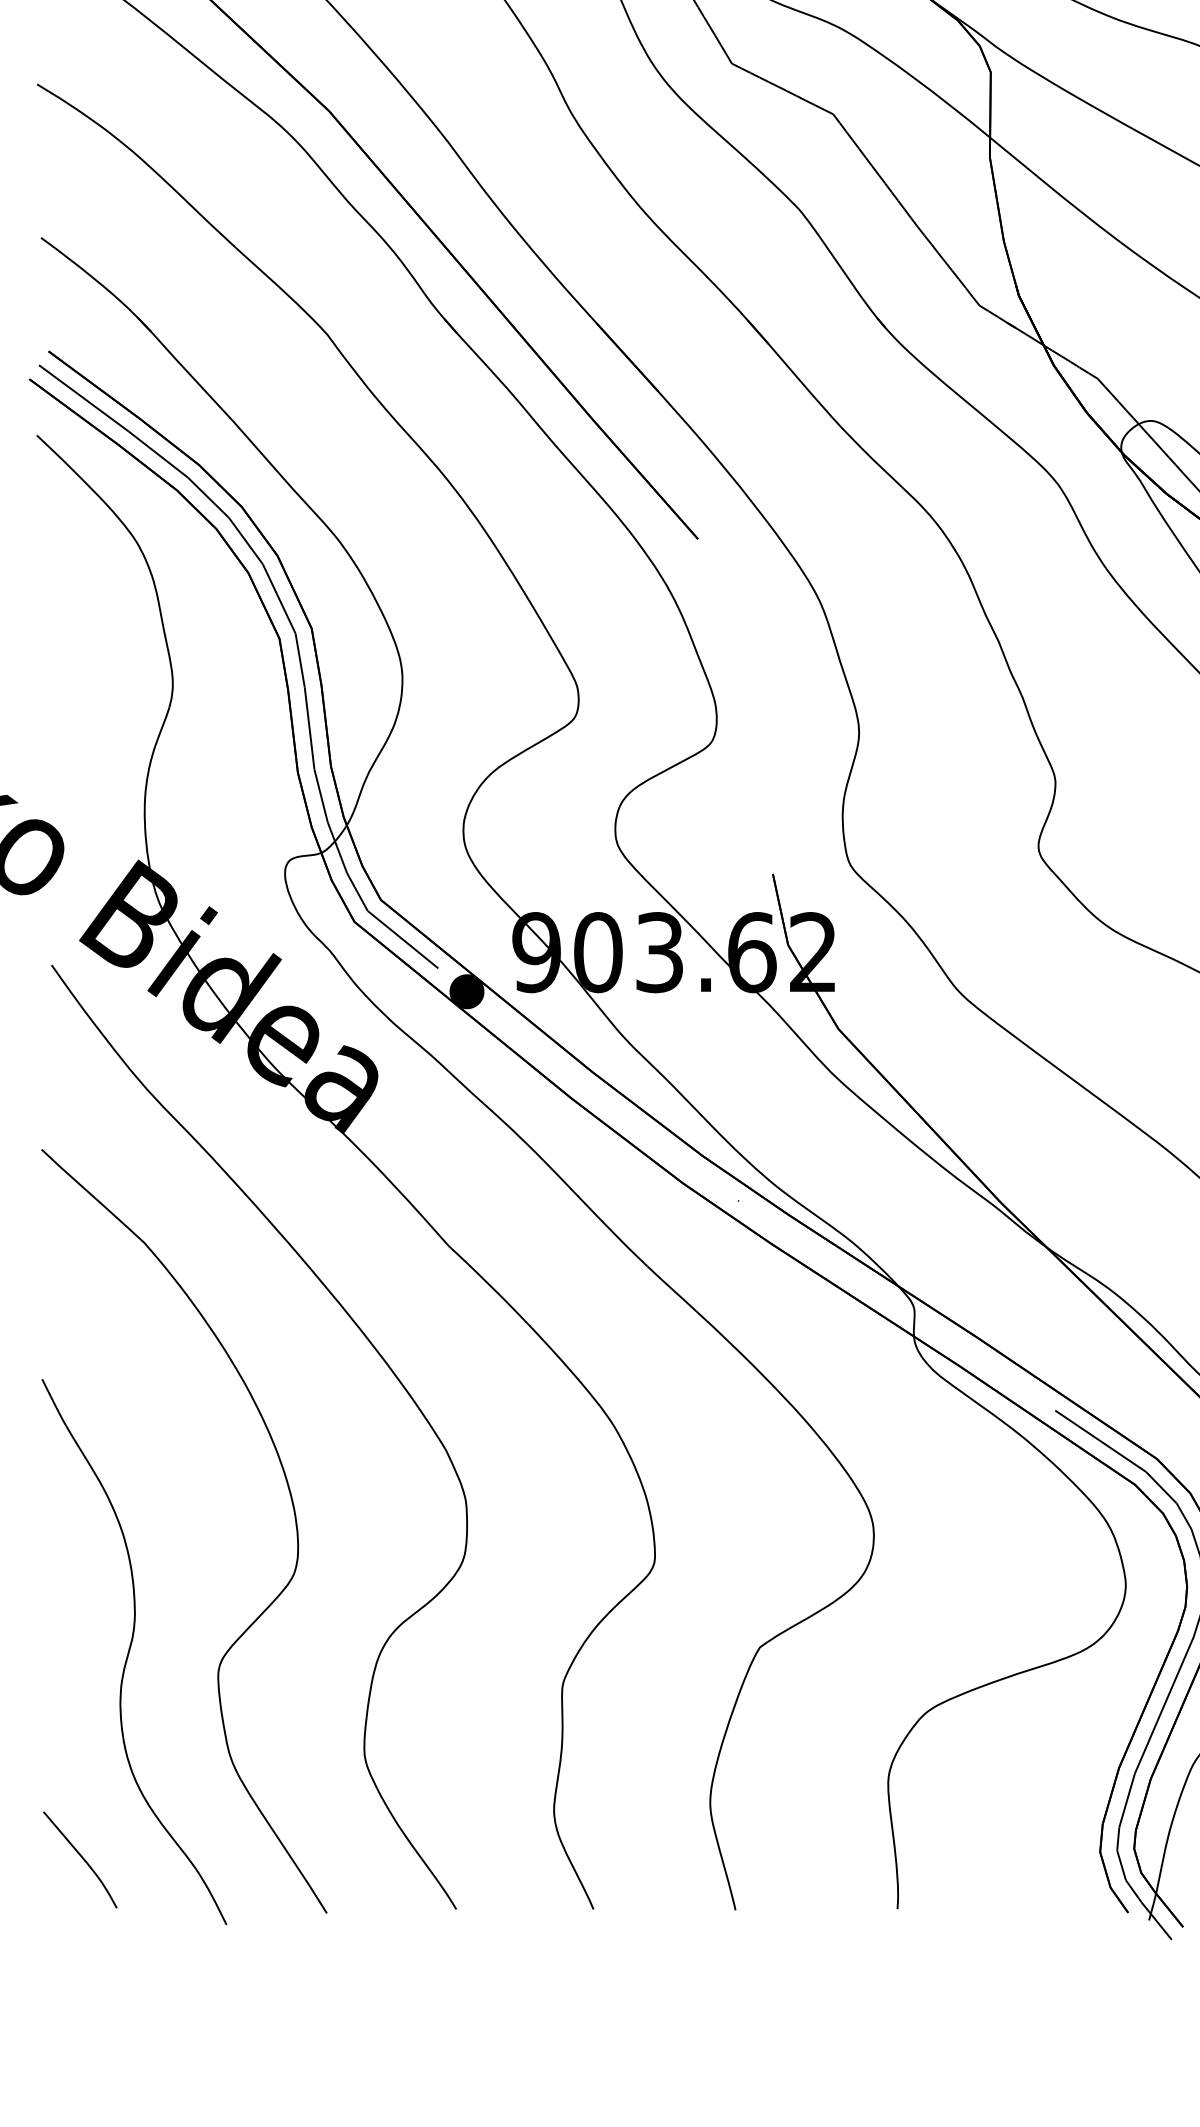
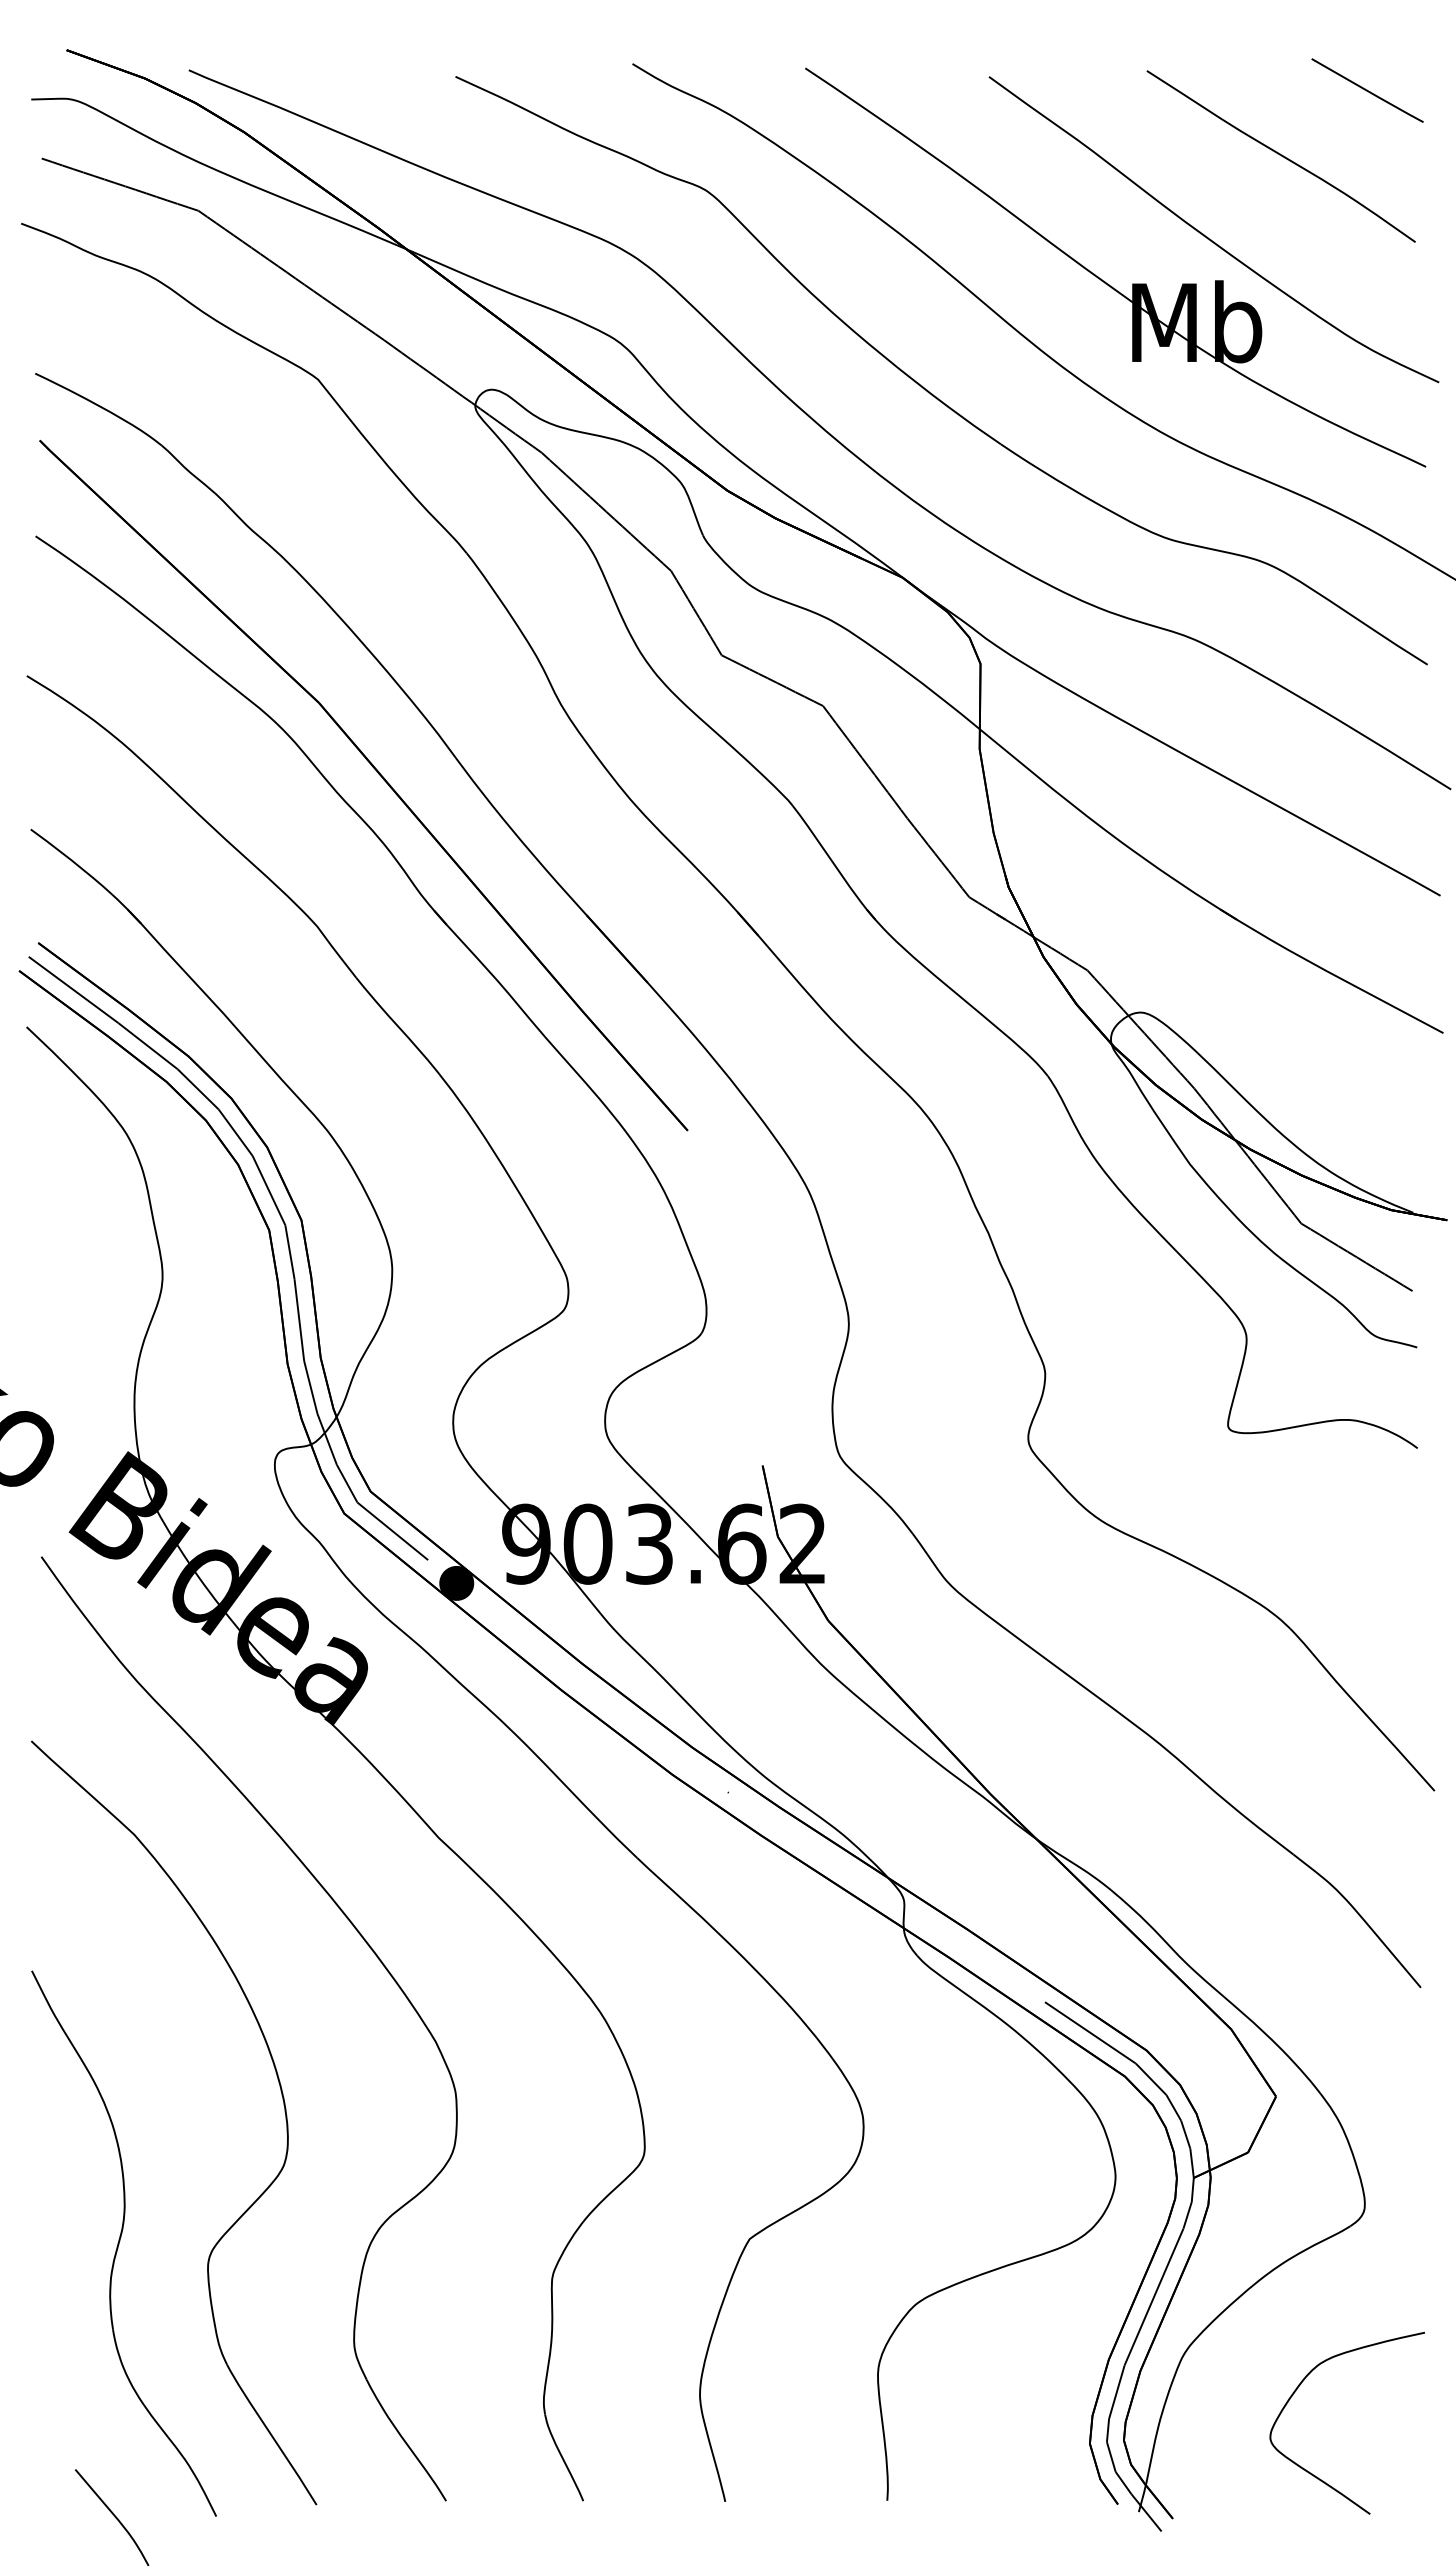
curve: (82, 1859) -> (114, 2517), moved

